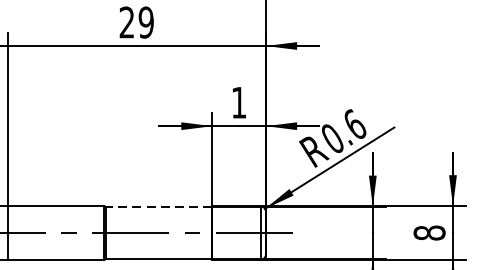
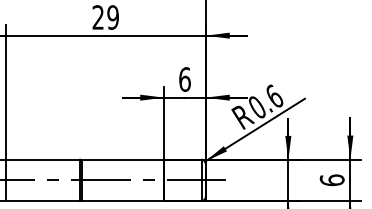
text: (238, 102) -> (184, 79), 1 -> 6
line: (158, 207) -> (122, 160), dashed -> solid
text: (428, 233) -> (331, 180), 8 -> 6

